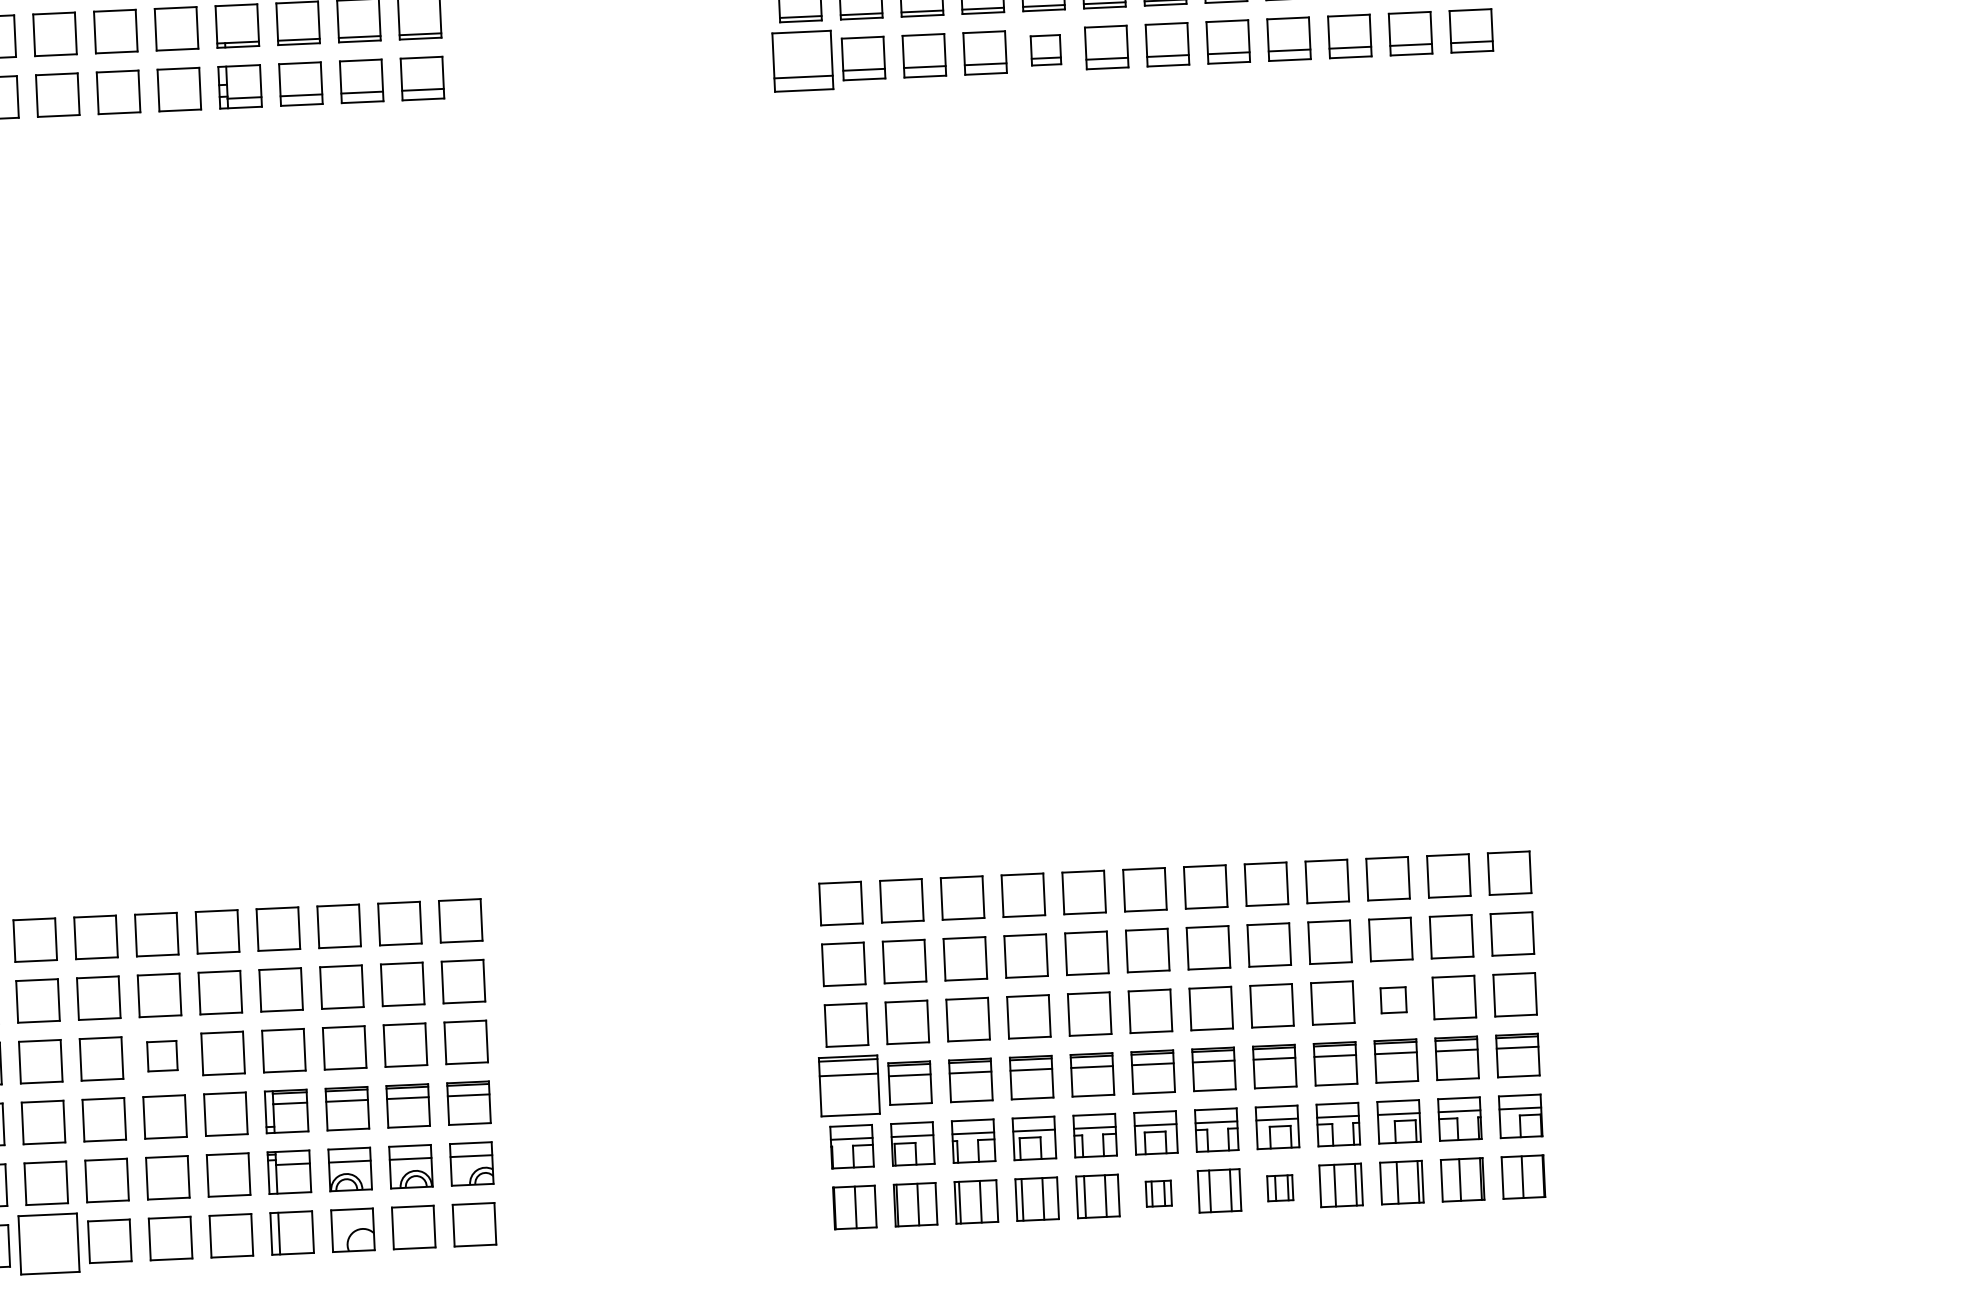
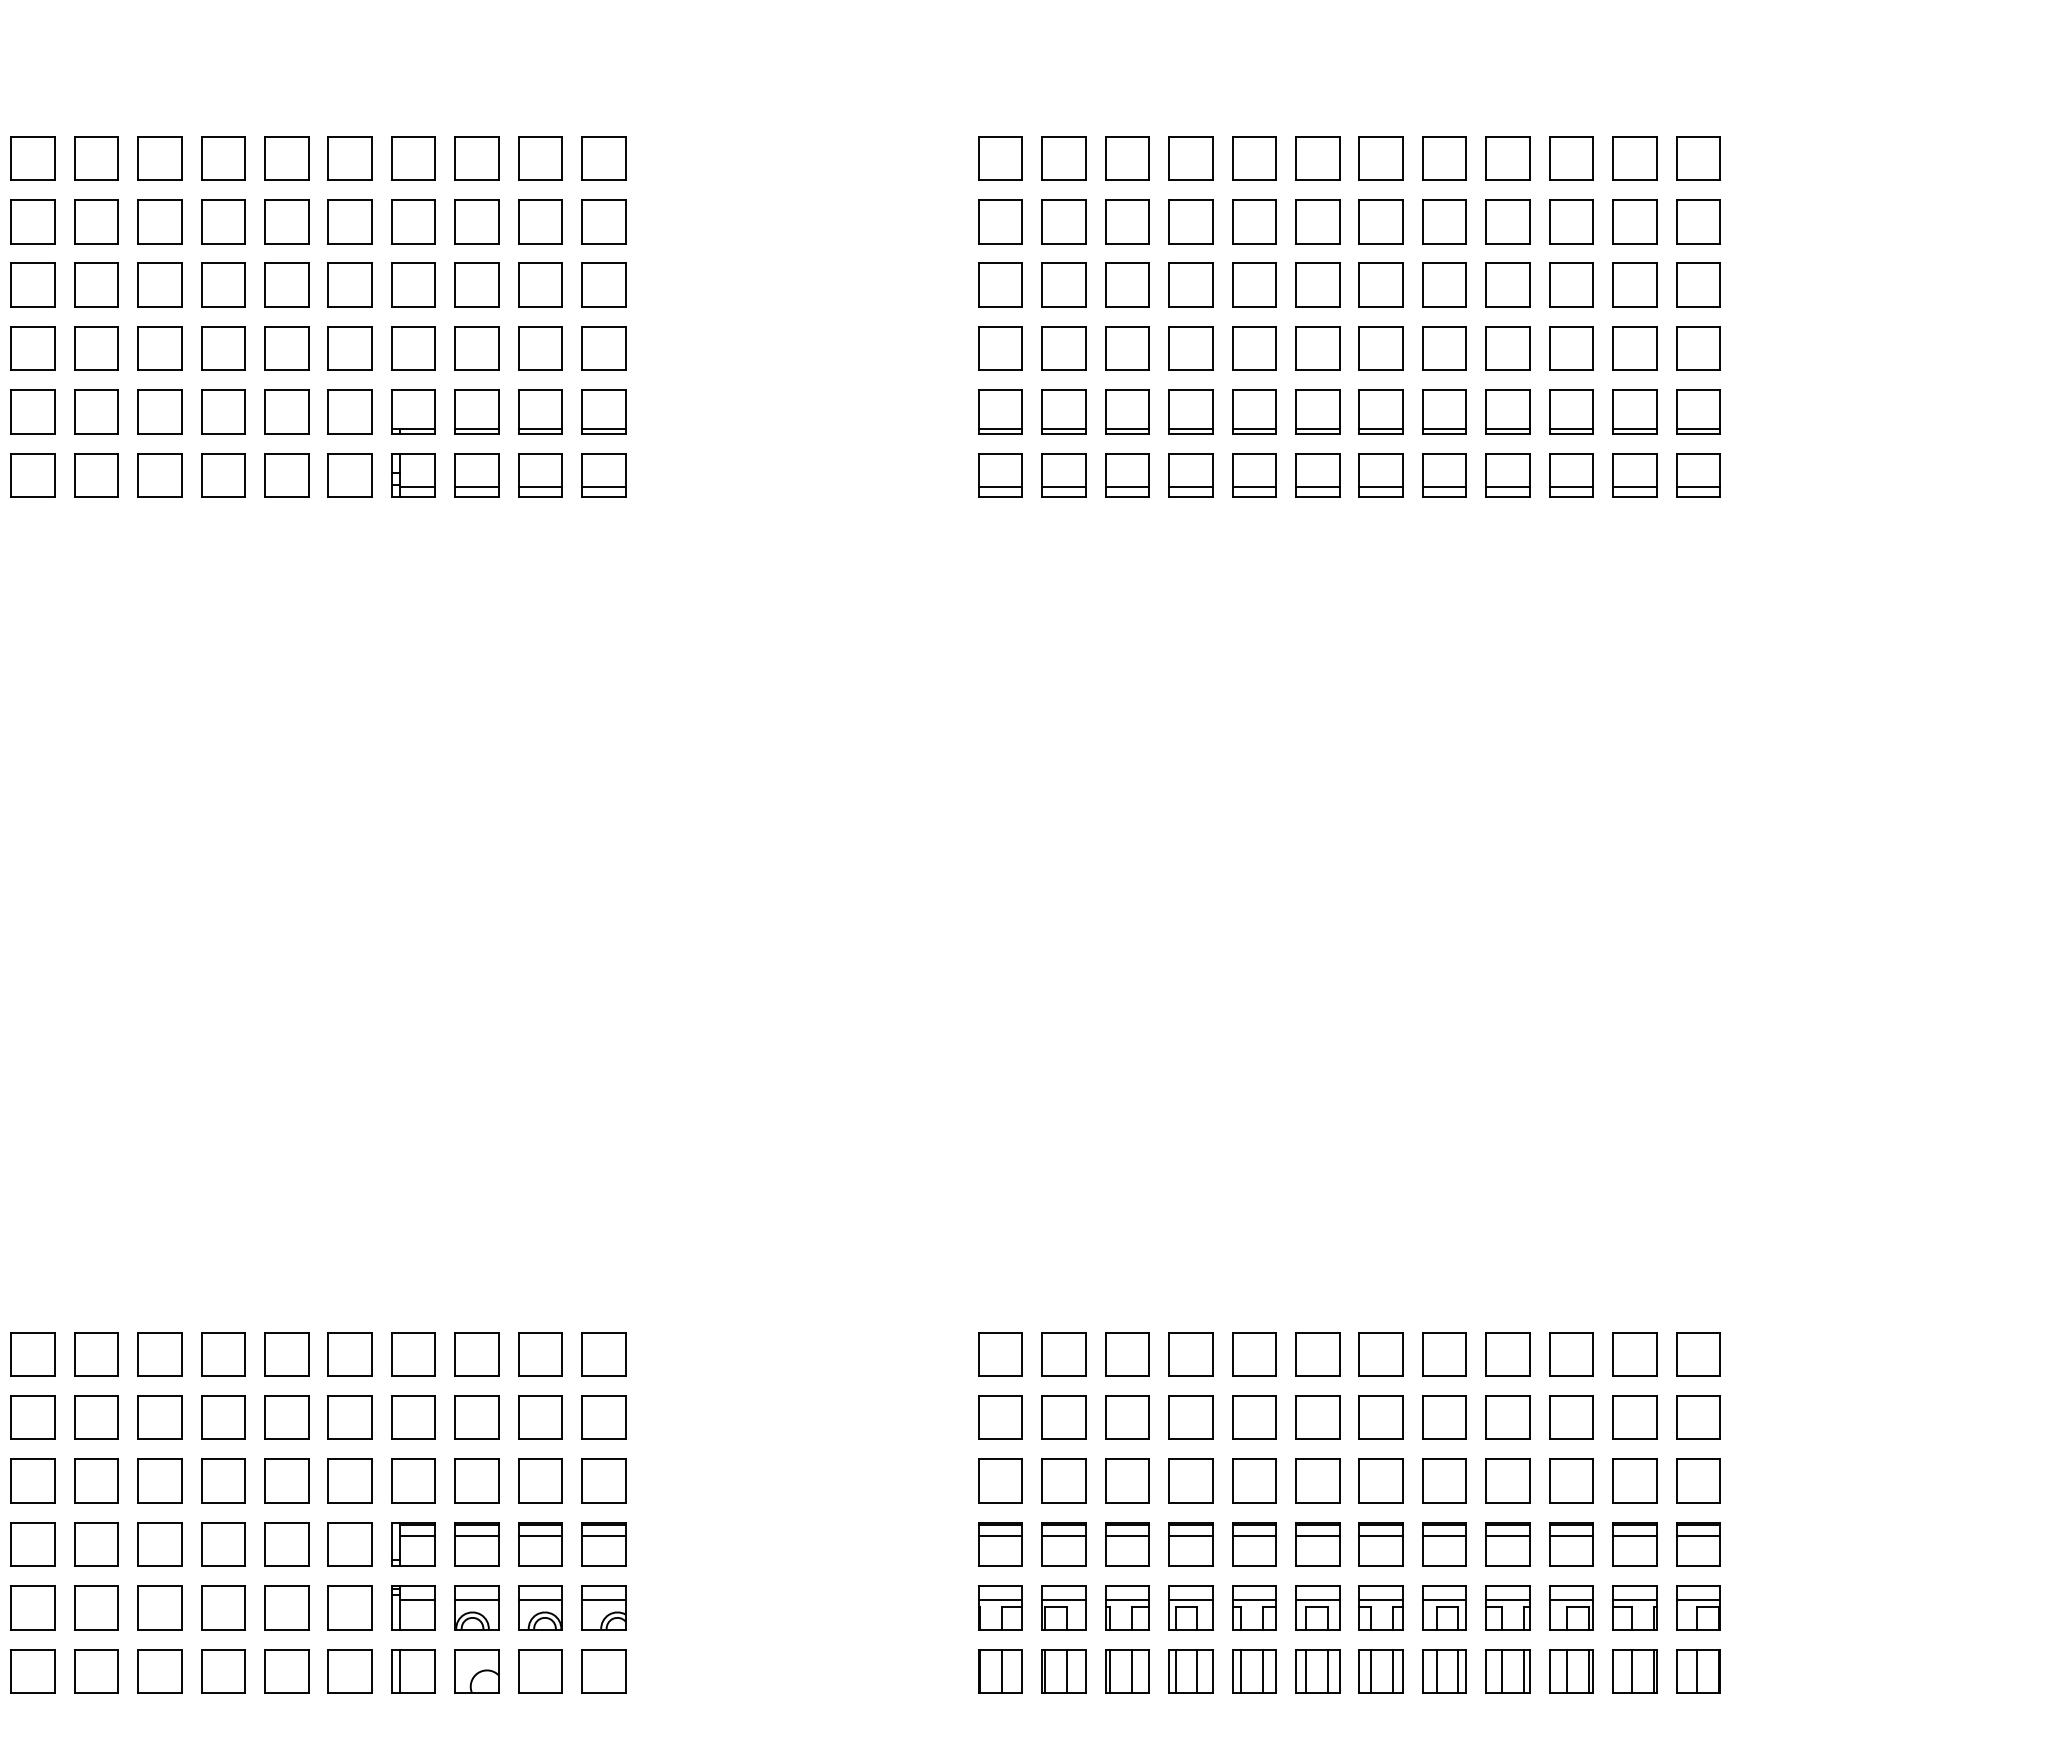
part: (1046, 50) -> (1254, 475), size x1.43
part: (802, 61) -> (1000, 475), size x0.71
part: (1393, 999) -> (1571, 1480), size x1.67
part: (162, 1055) -> (286, 1480), size x1.43
part: (849, 1085) -> (1000, 1544), size x0.71
part: (1280, 1188) -> (1444, 1671), size x1.67
part: (1158, 1193) -> (1317, 1671), size x1.67
part: (48, 1244) -> (159, 1671), size x0.71

